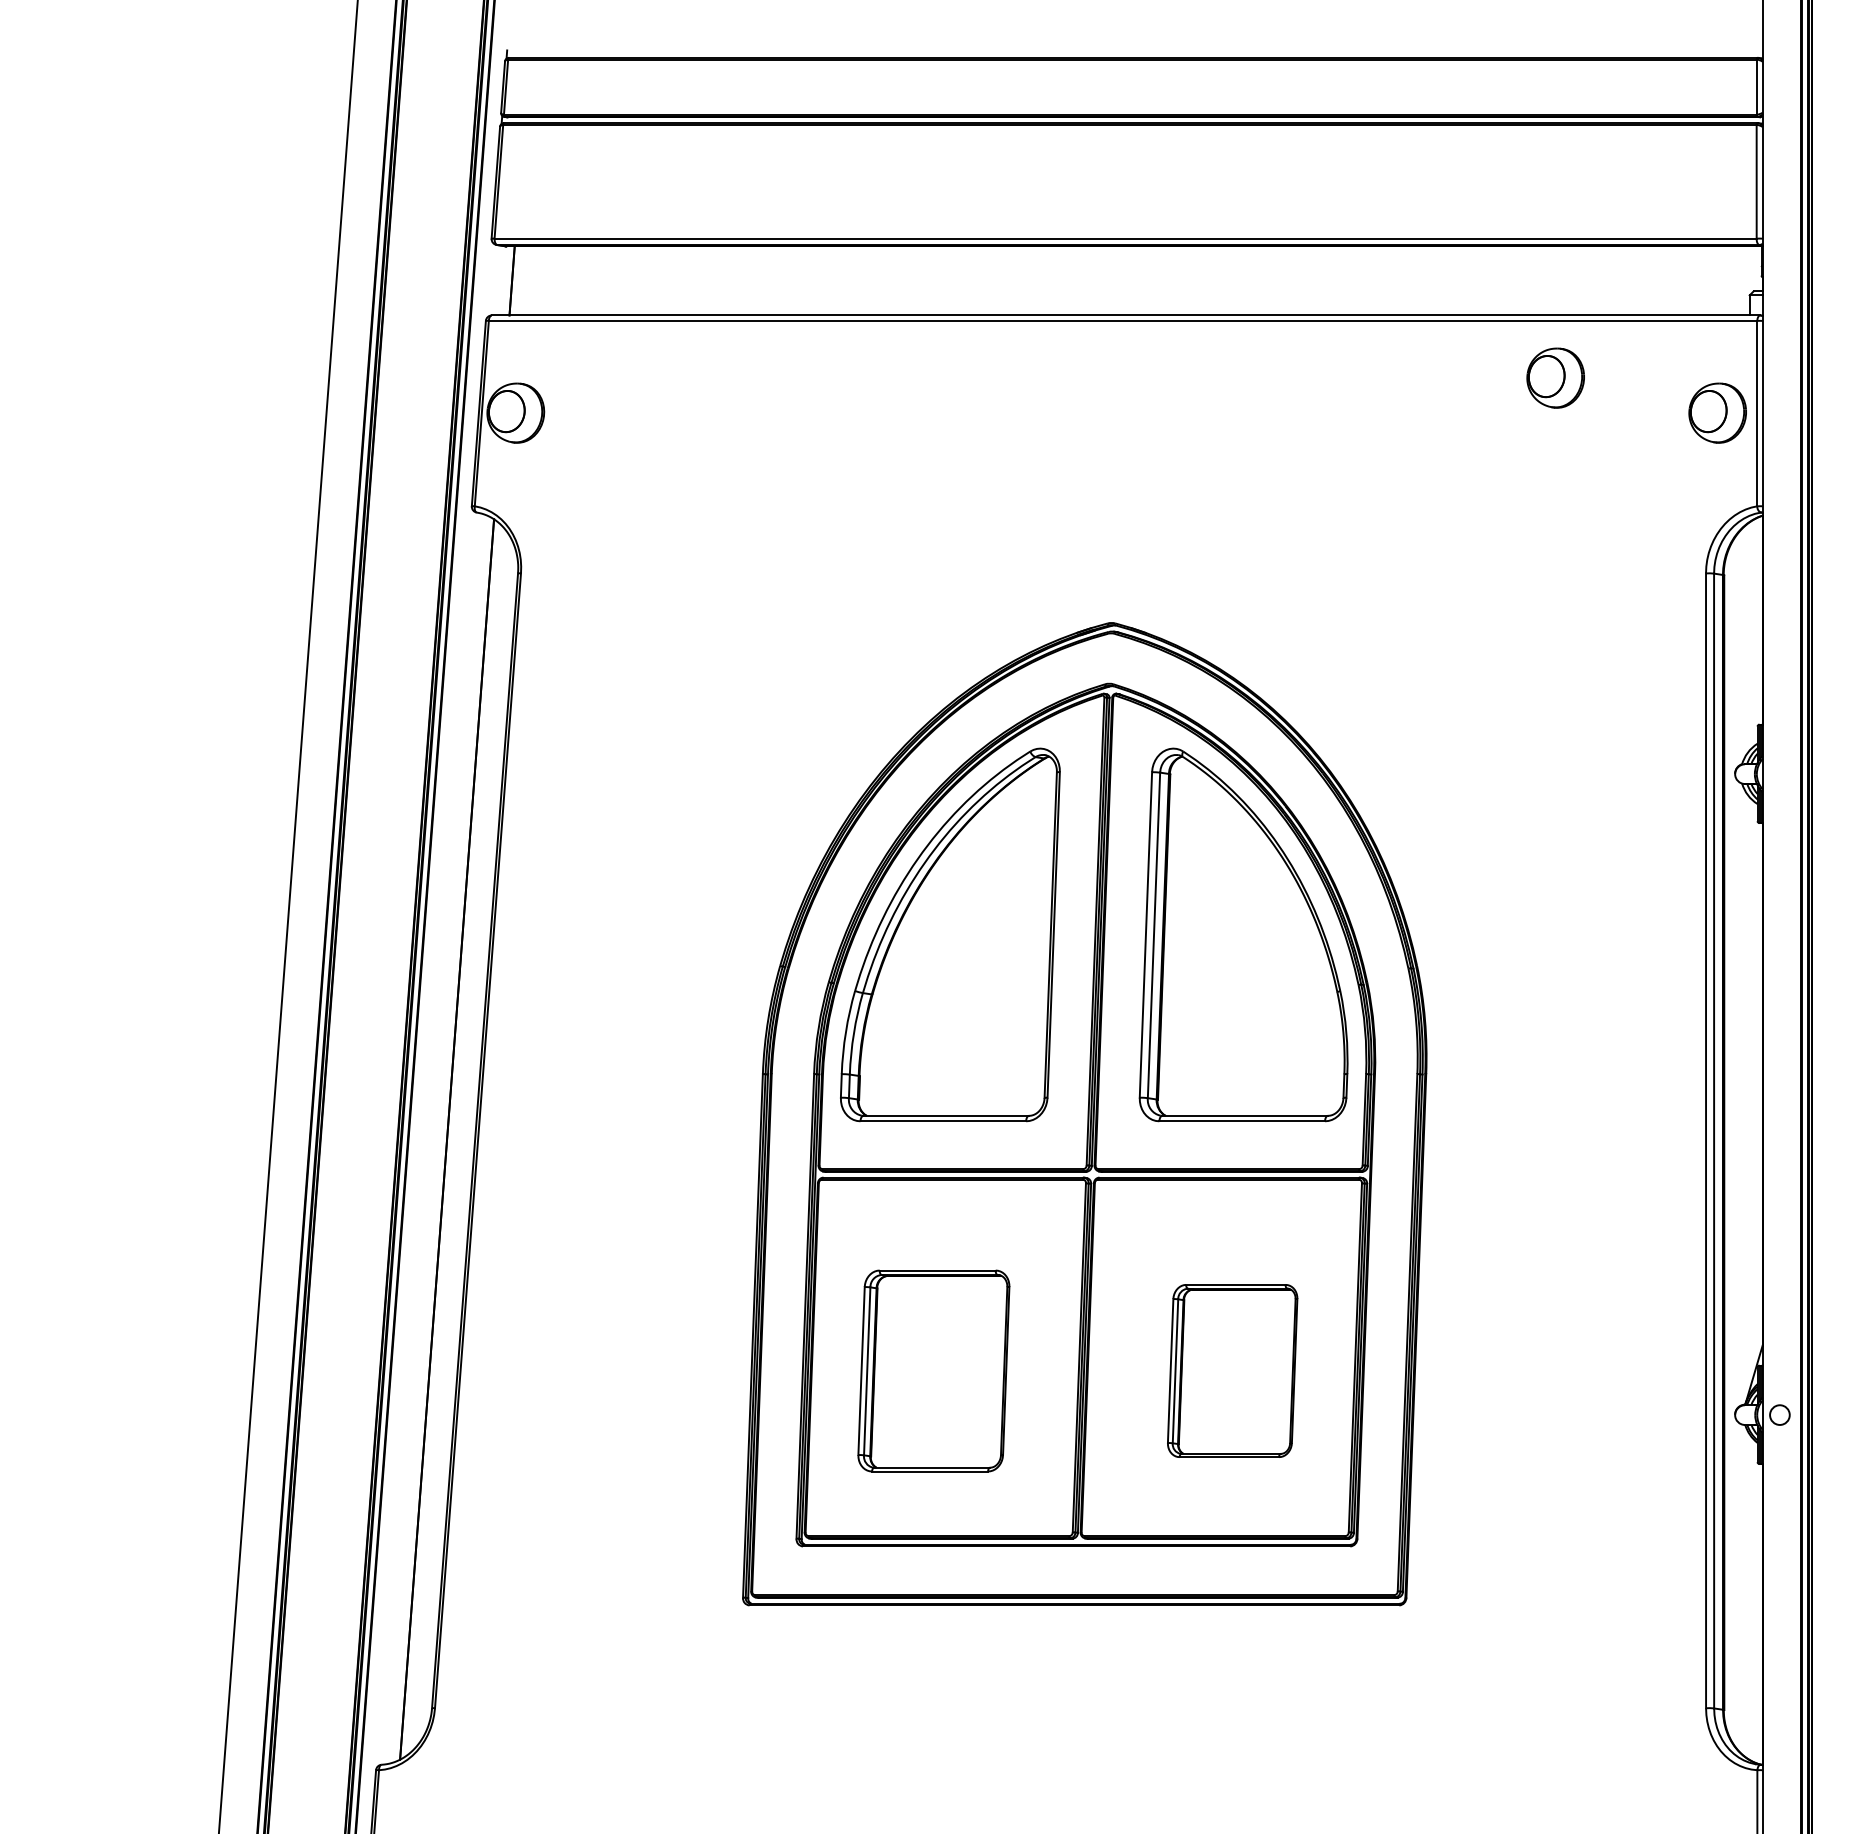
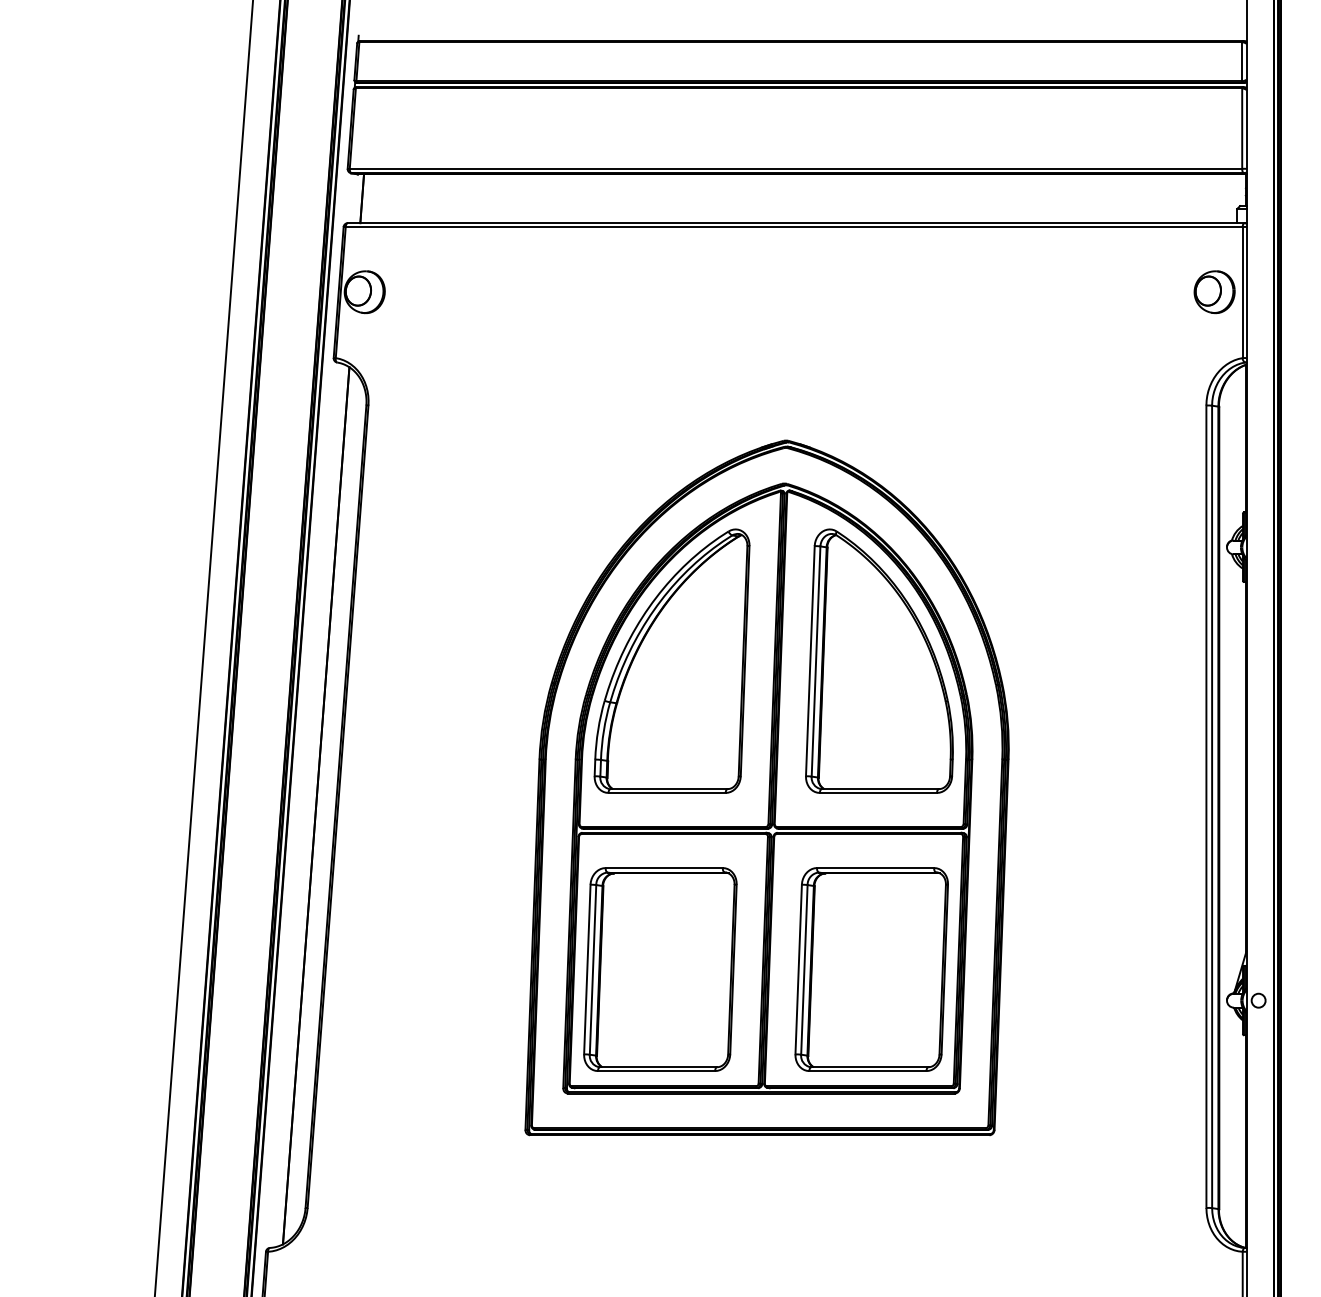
part: (1555, 377) -> (1099, 267), removed
part: (933, 1370) -> (660, 969), size x1.43
part: (1232, 1370) -> (871, 969), size x1.67

